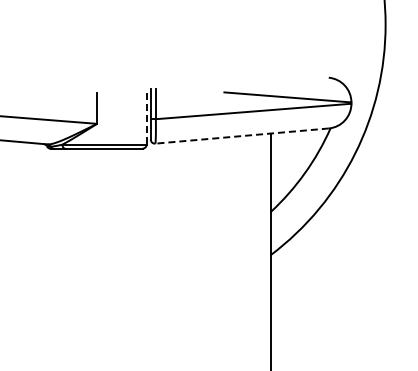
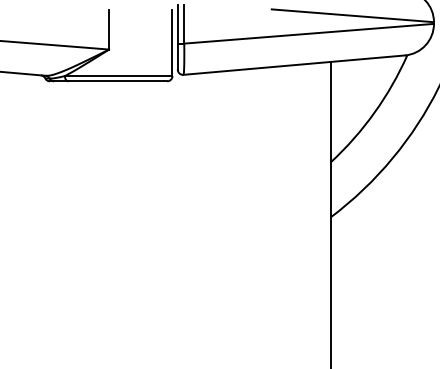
line: (146, 118) -> (172, 42), dashed -> solid
line: (241, 136) -> (293, 65), dashed -> solid

